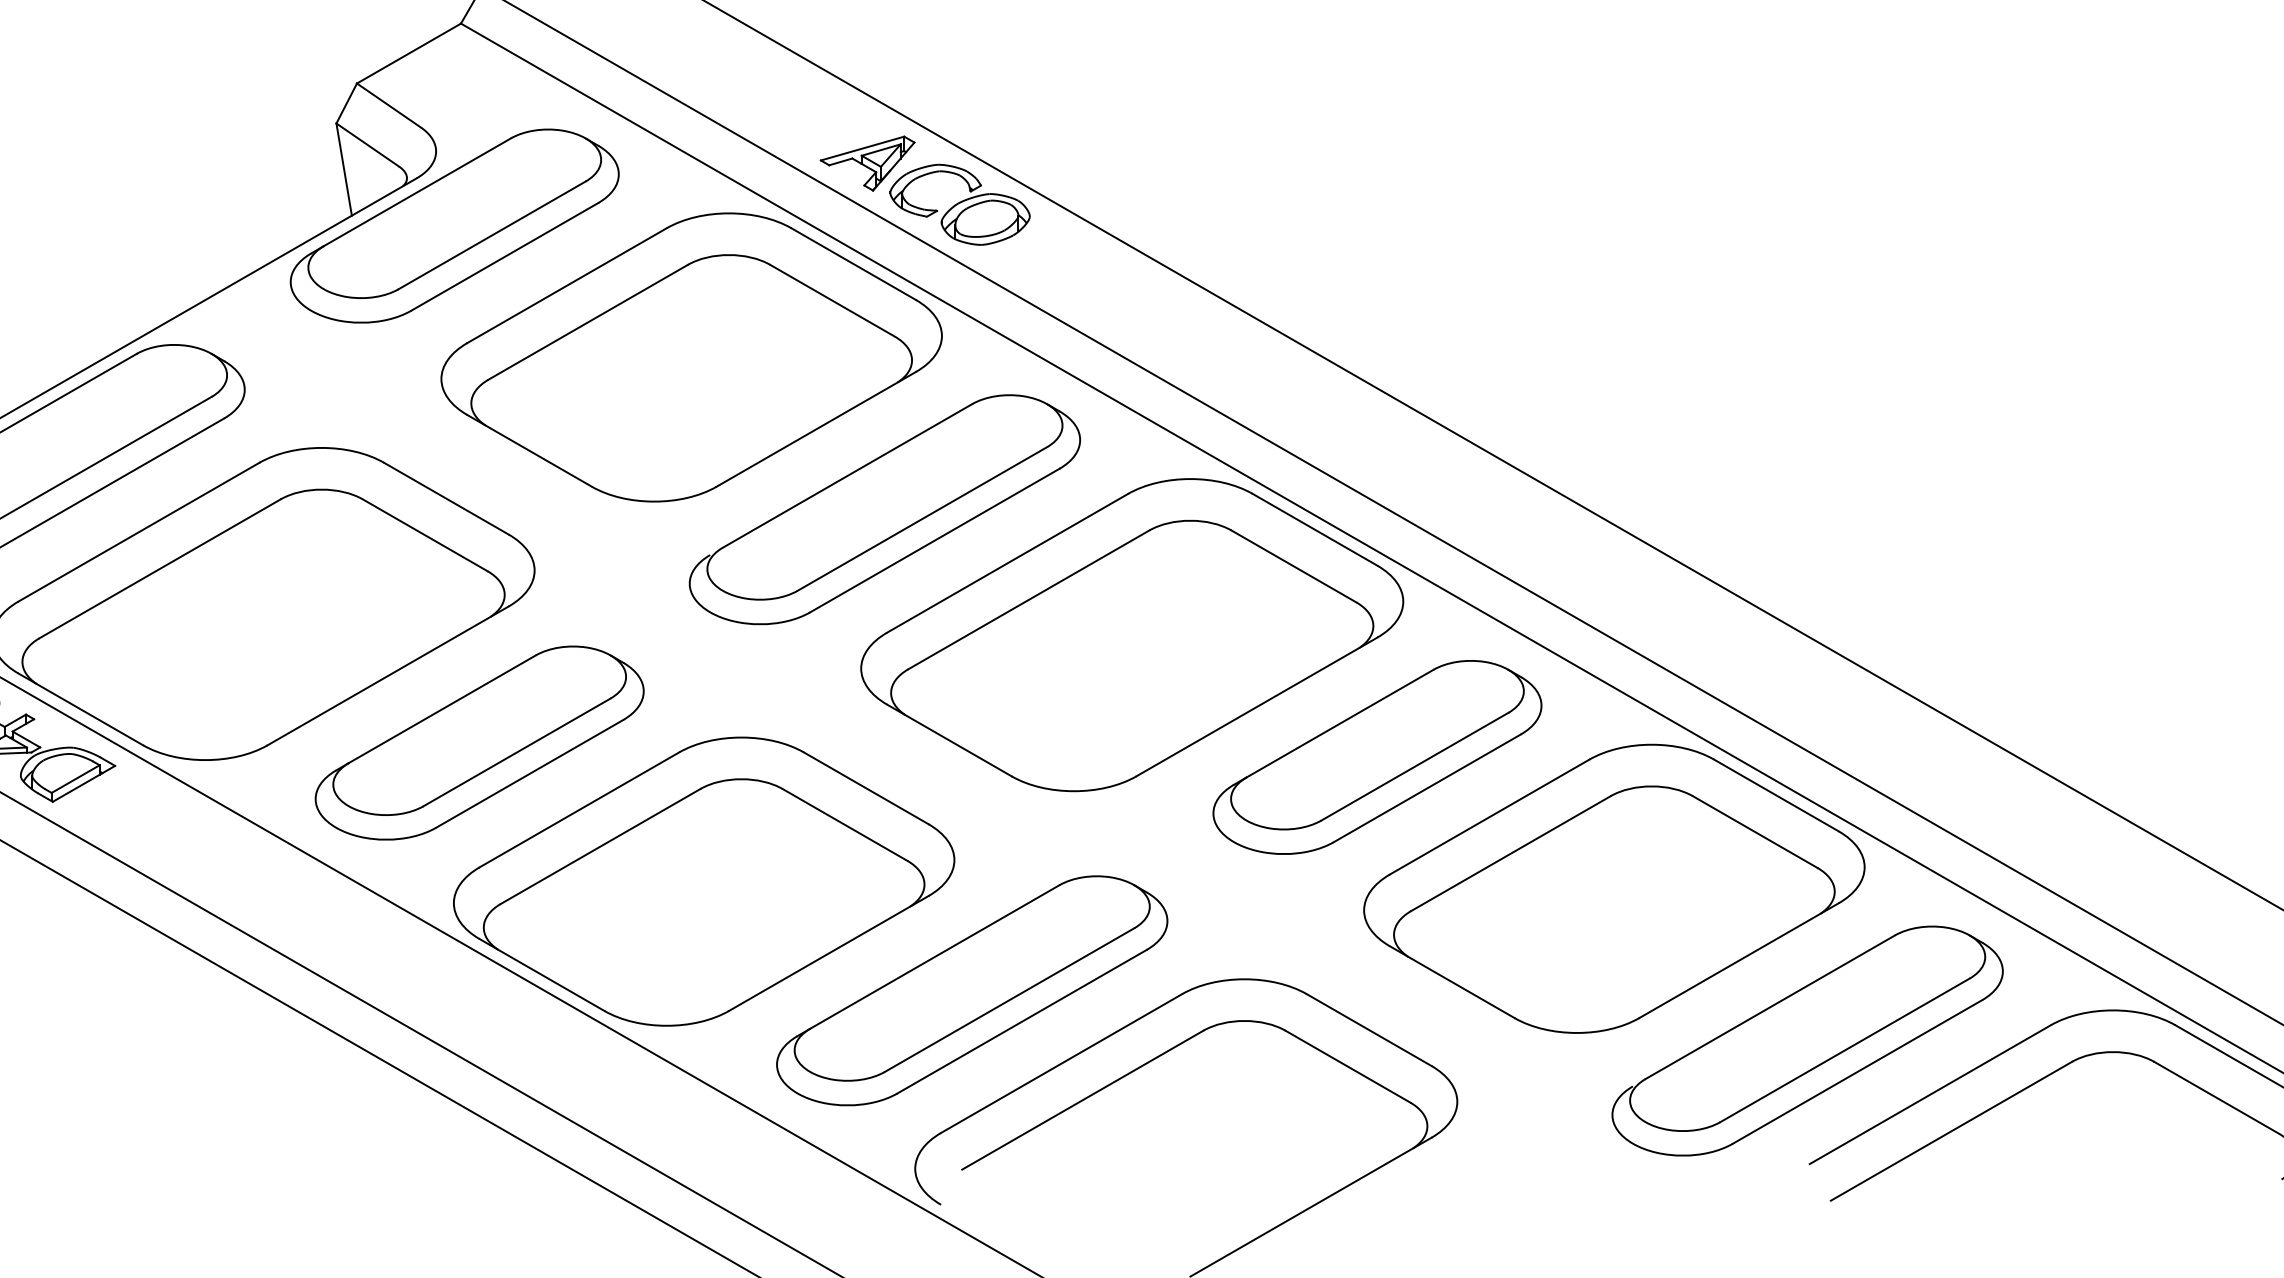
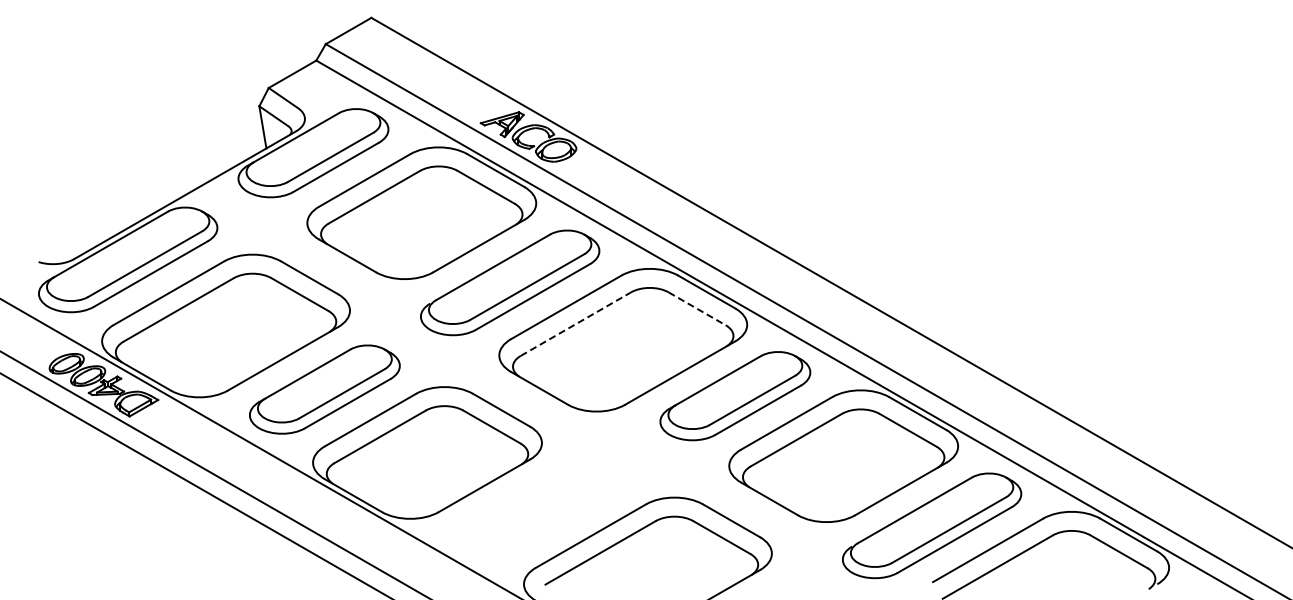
line: (1294, 565) -> (697, 308), solid -> dashed
line: (1027, 600) -> (575, 324), solid -> dashed
part: (973, 990) -> (550, 502), removed

